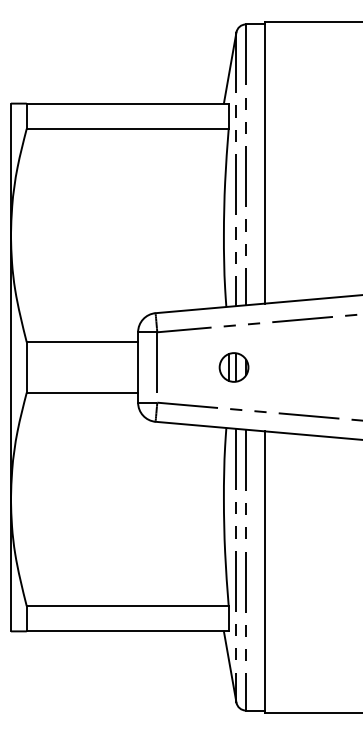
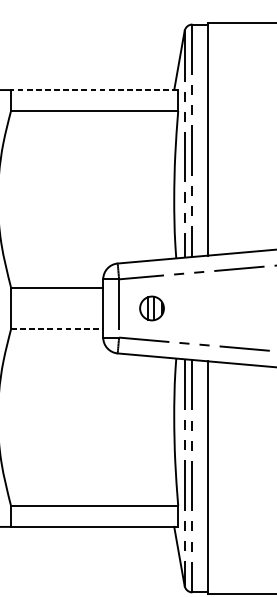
line: (127, 103) -> (94, 89), solid -> dashed
part: (233, 367) -> (151, 308), moved
line: (82, 392) -> (57, 329), solid -> dashed

